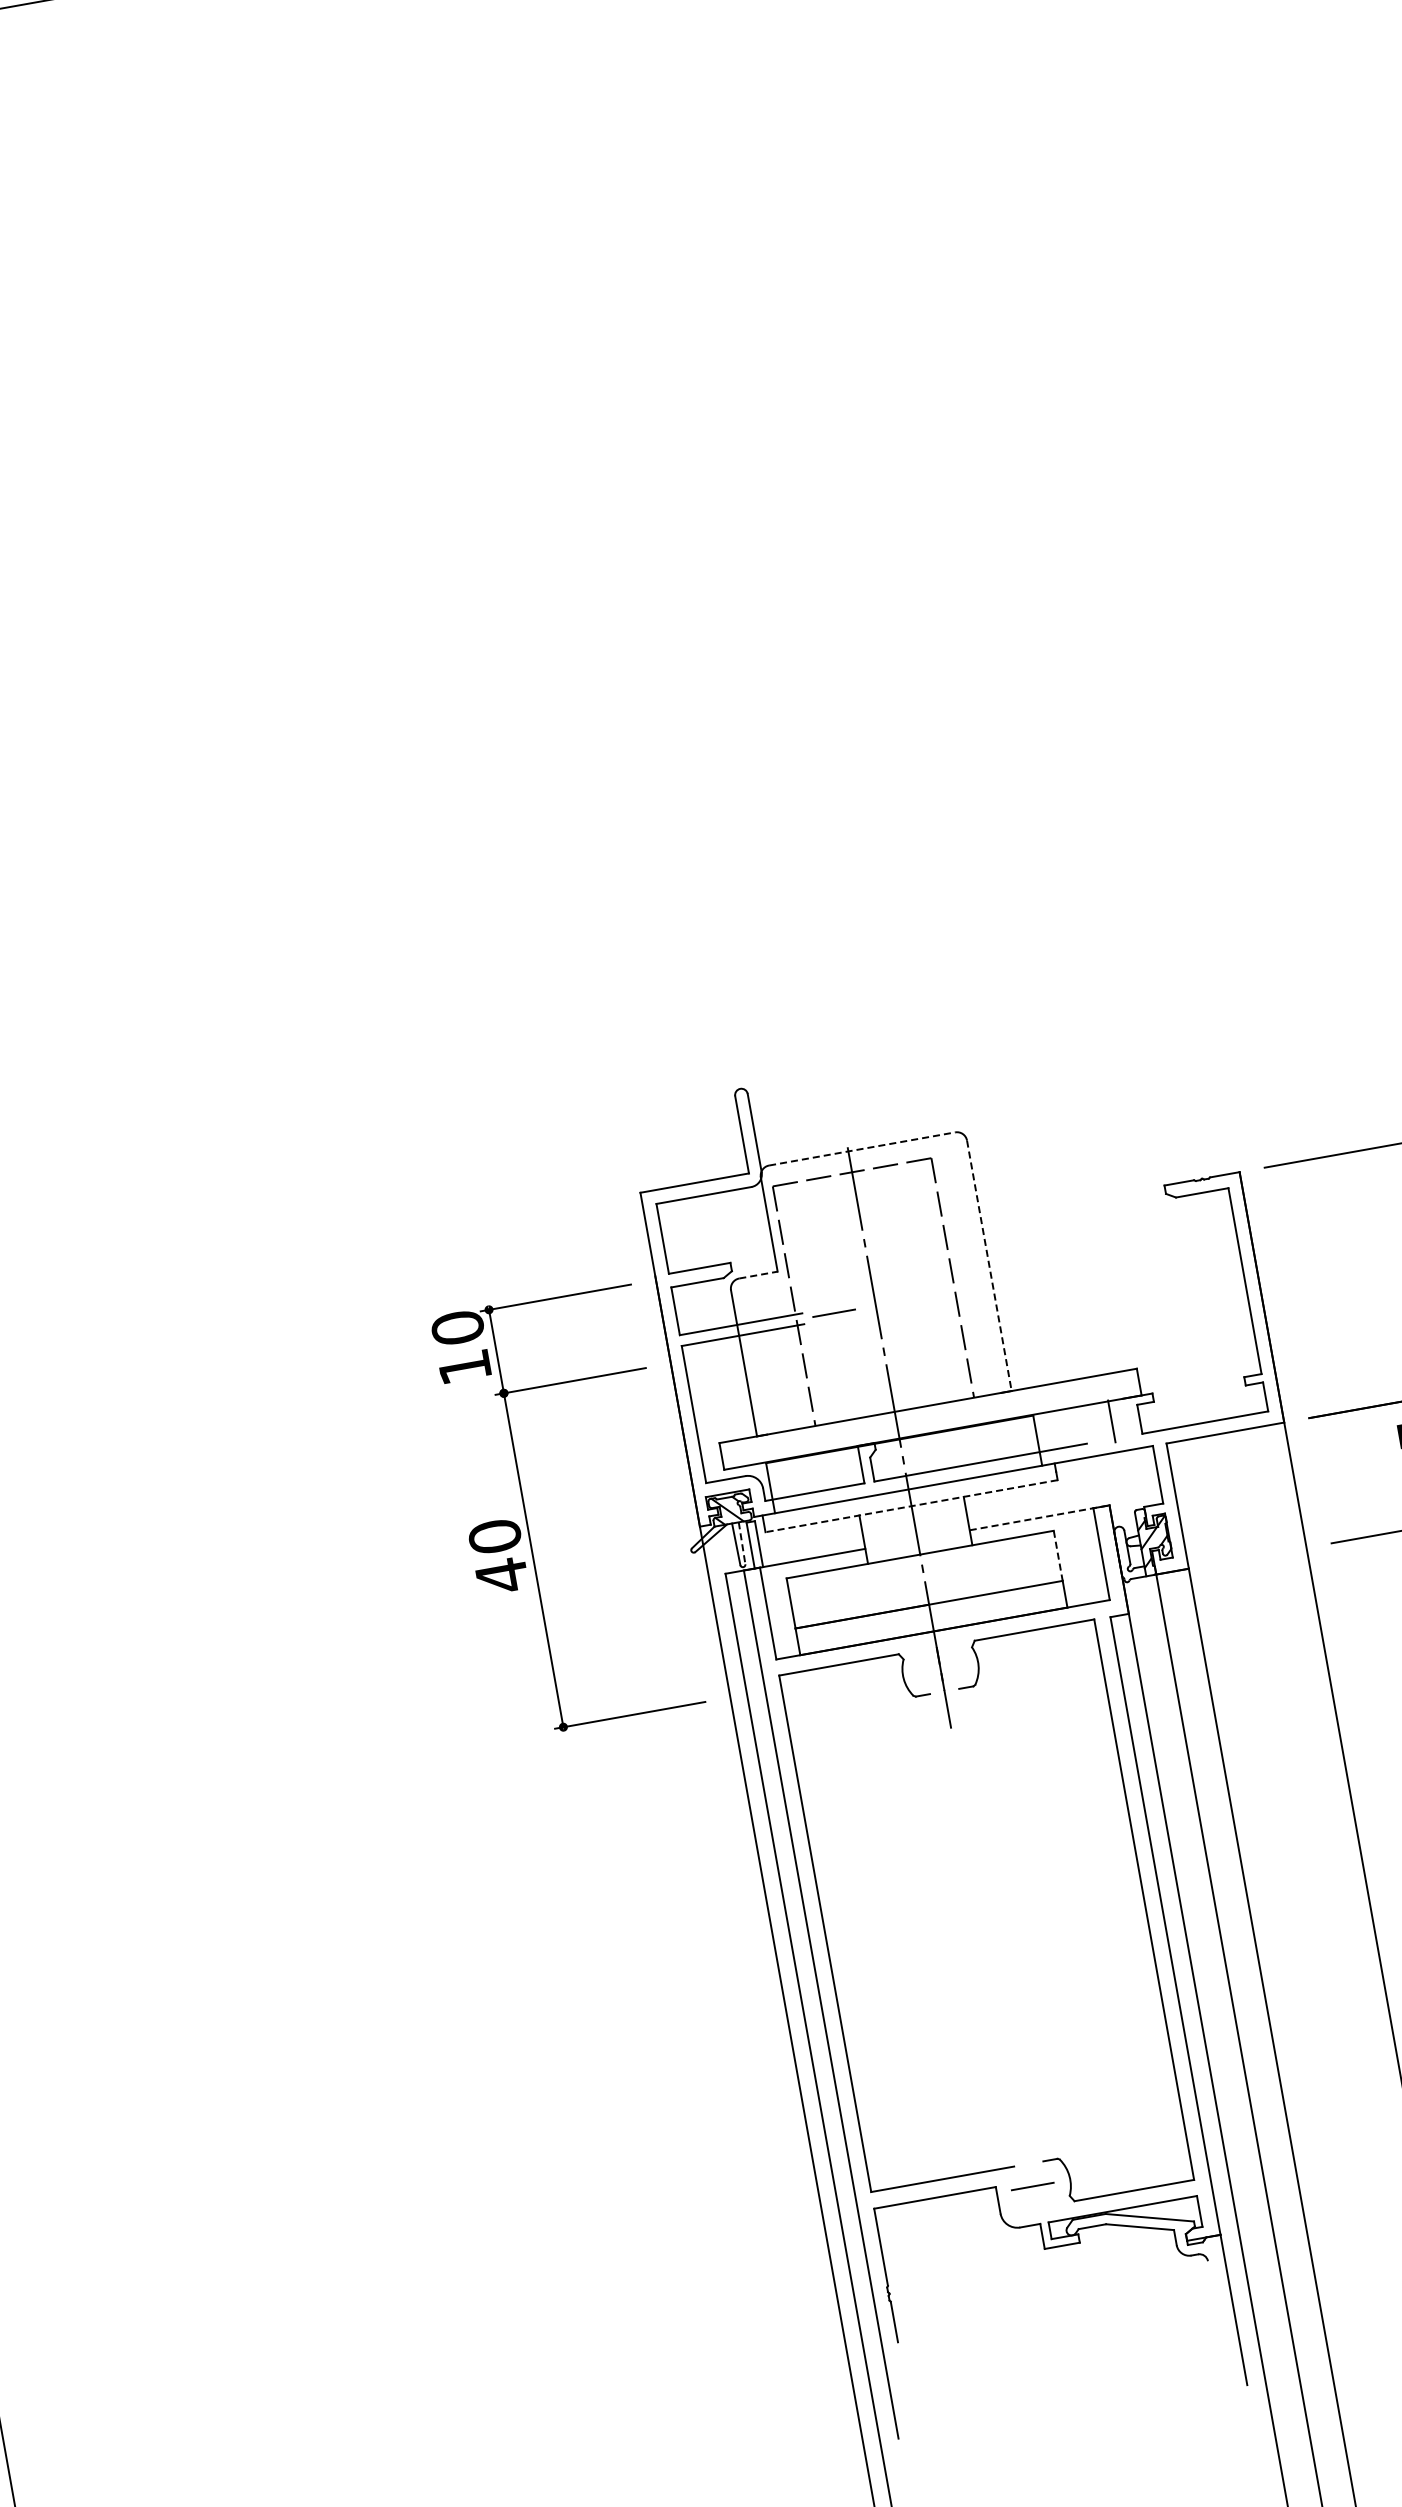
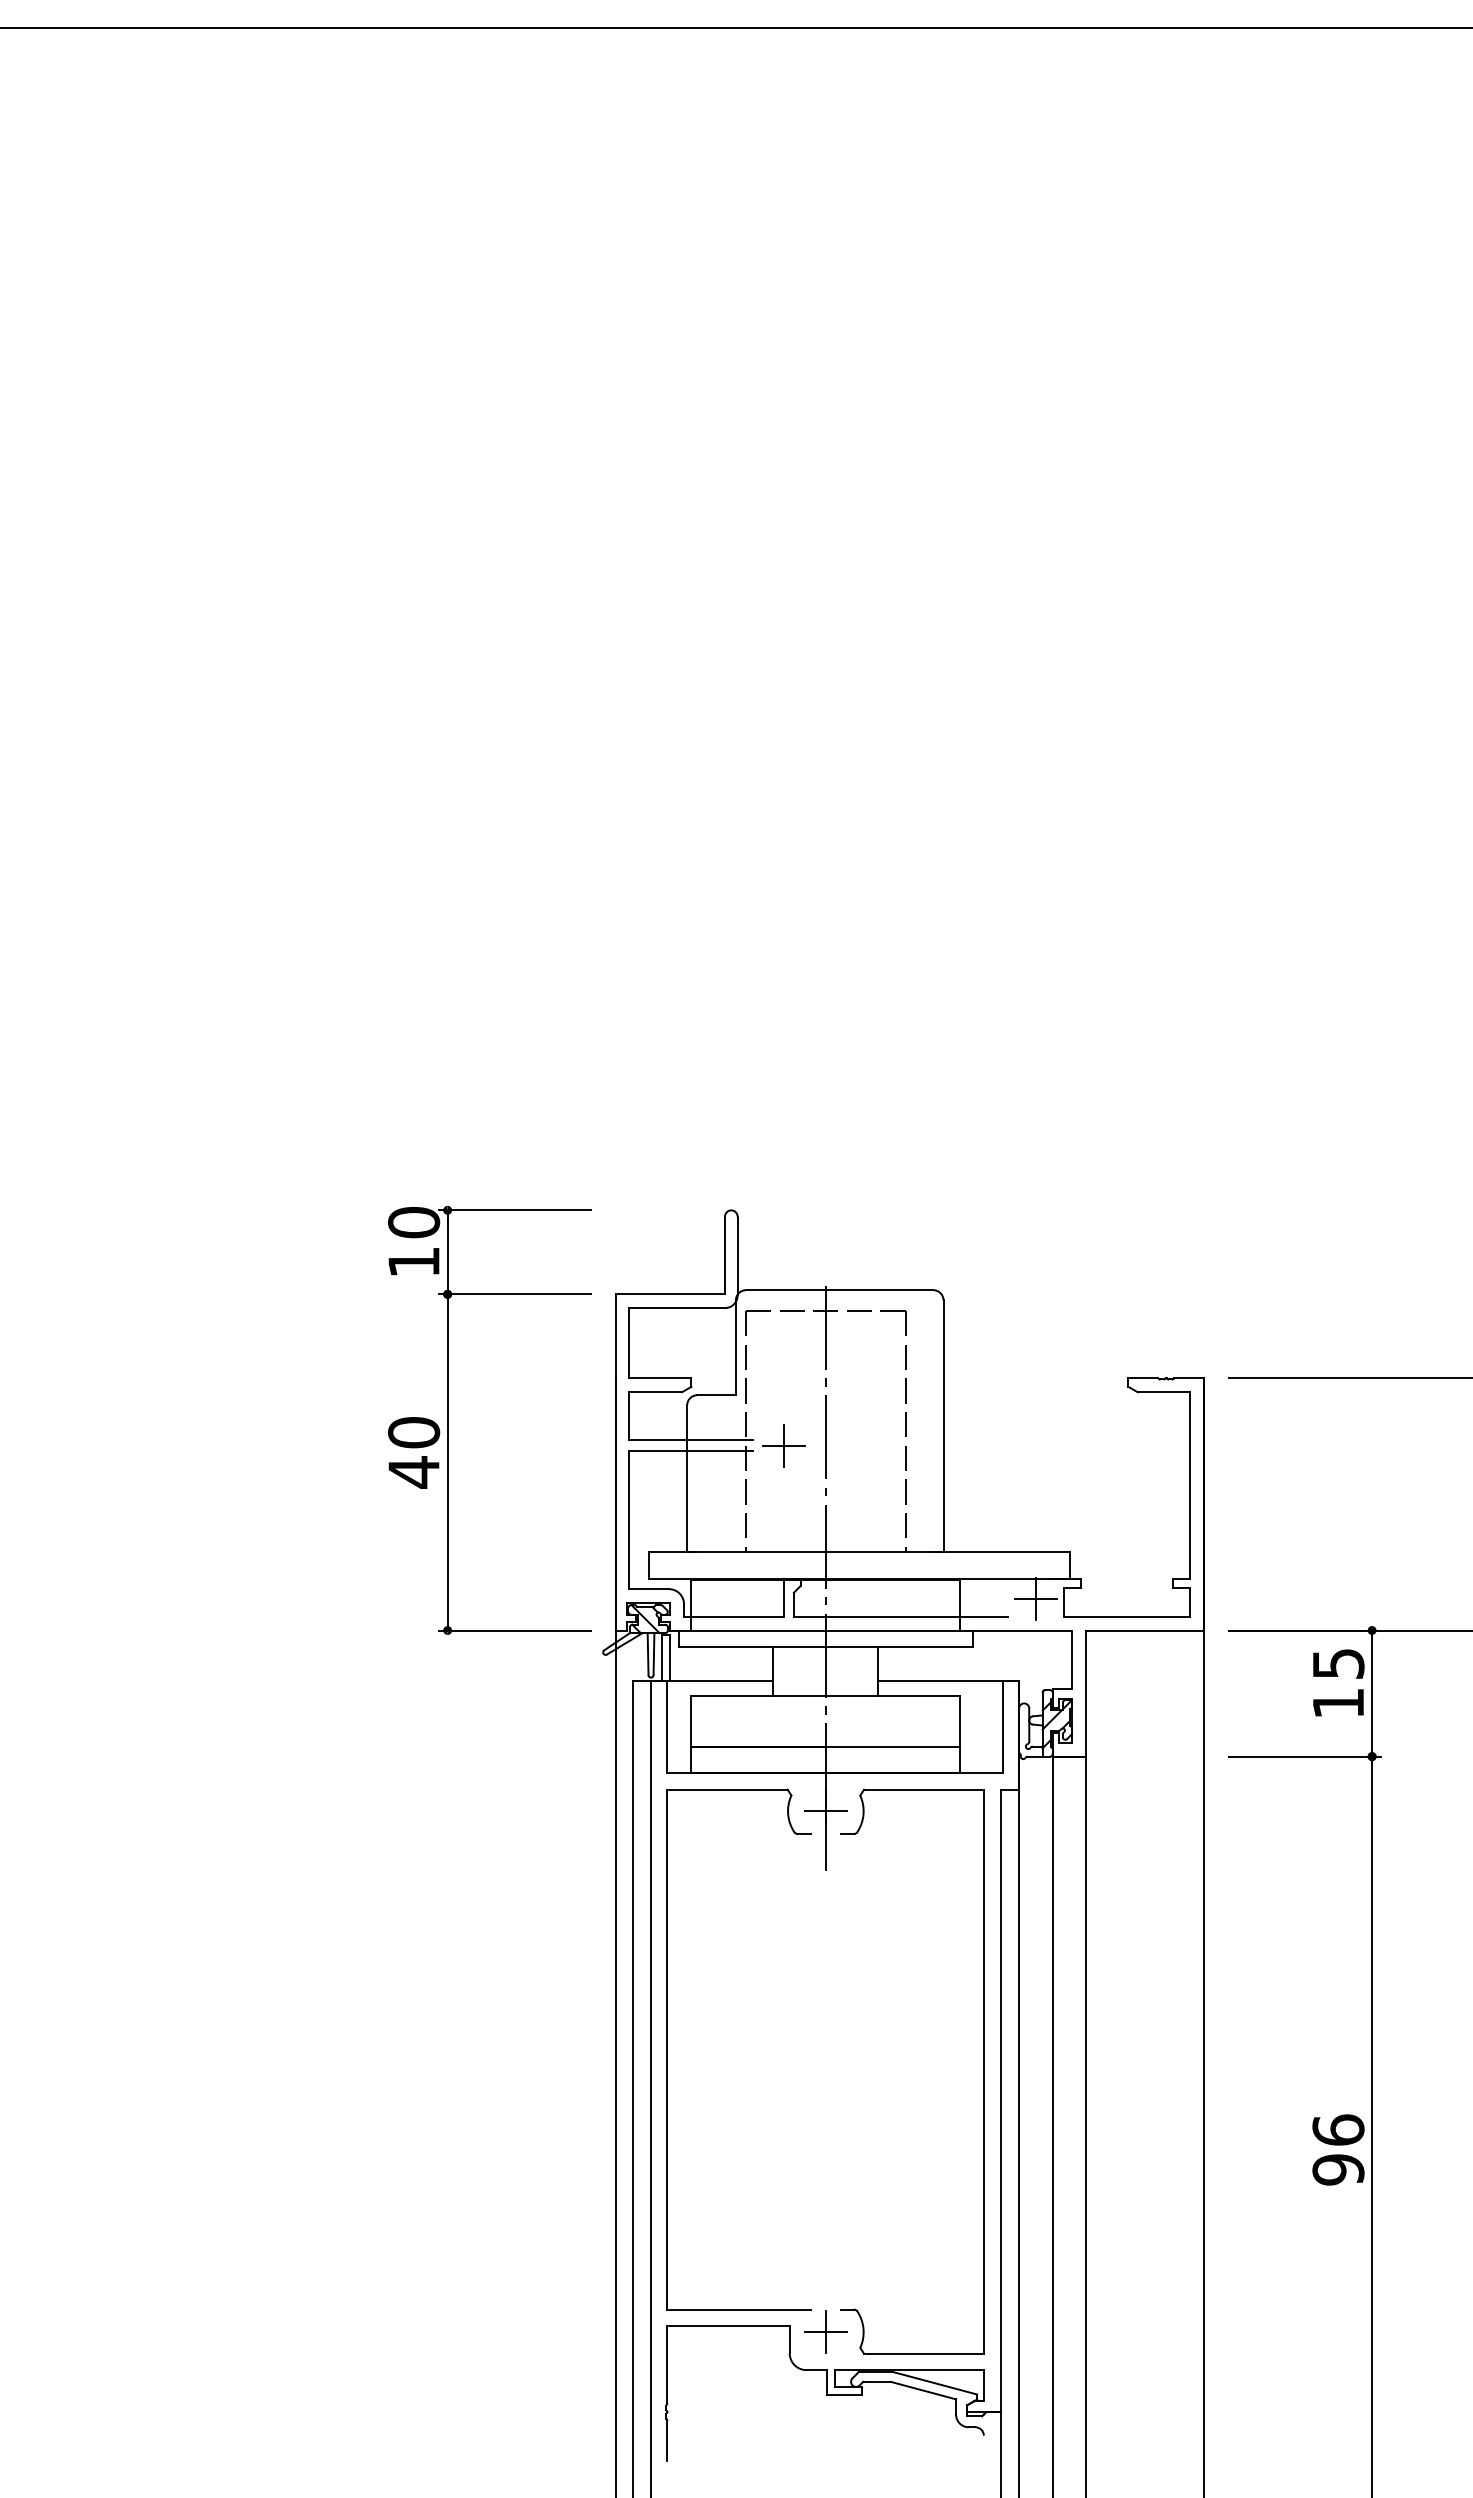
line: (862, 1149) -> (839, 1290), dashed -> solid
line: (989, 1265) -> (943, 1426), dashed -> solid
line: (759, 1275) -> (717, 1395), dashed -> solid
line: (833, 1313) -> (783, 1445), added
line: (1111, 1421) -> (1035, 1599), added
line: (911, 1506) -> (825, 1647), dashed -> solid
line: (1040, 1517) -> (949, 1680), dashed -> solid
part: (527, 1518) -> (448, 1420), moved
line: (741, 1543) -> (653, 1654), dashed -> solid
line: (1058, 1555) -> (960, 1721), dashed -> solid
line: (940, 1669) -> (825, 1811), added
line: (1032, 2186) -> (825, 2332), added

